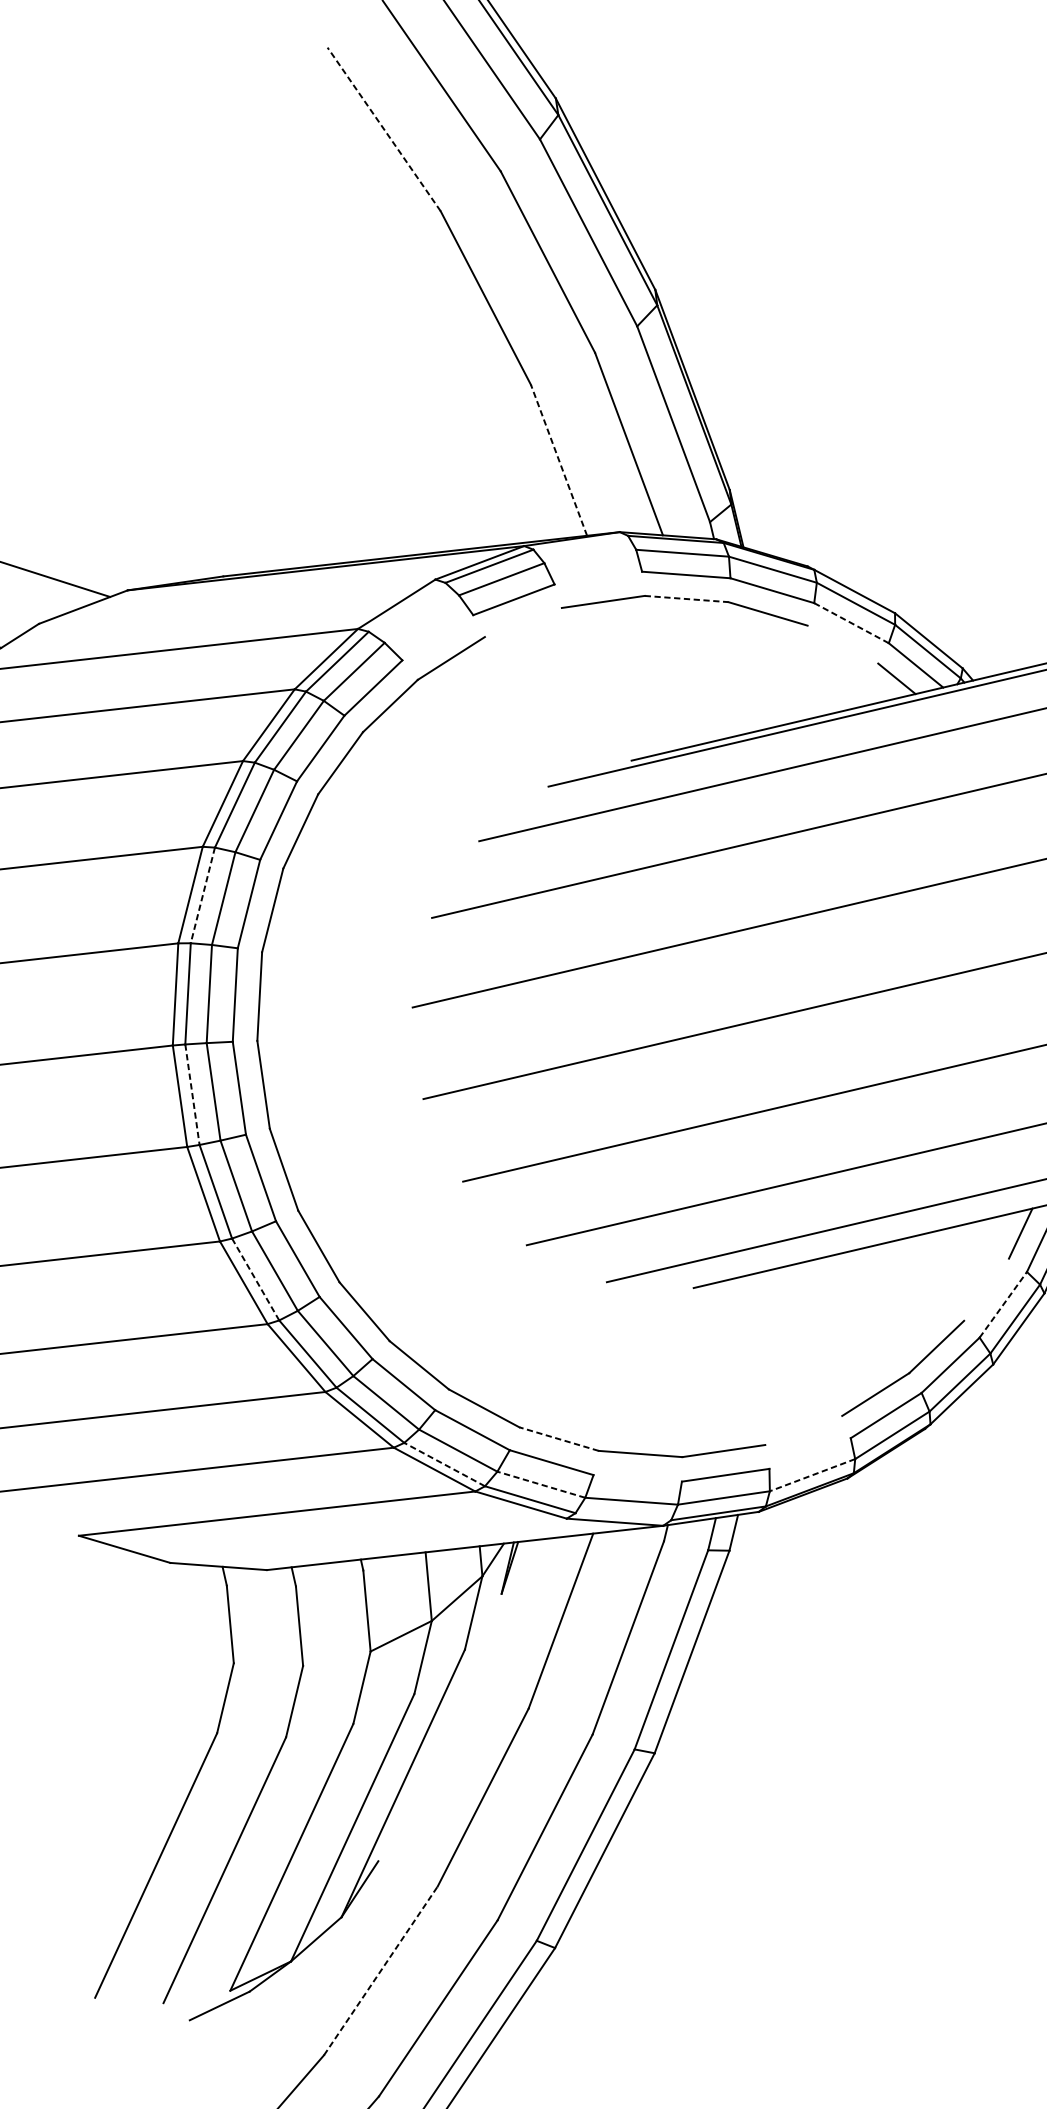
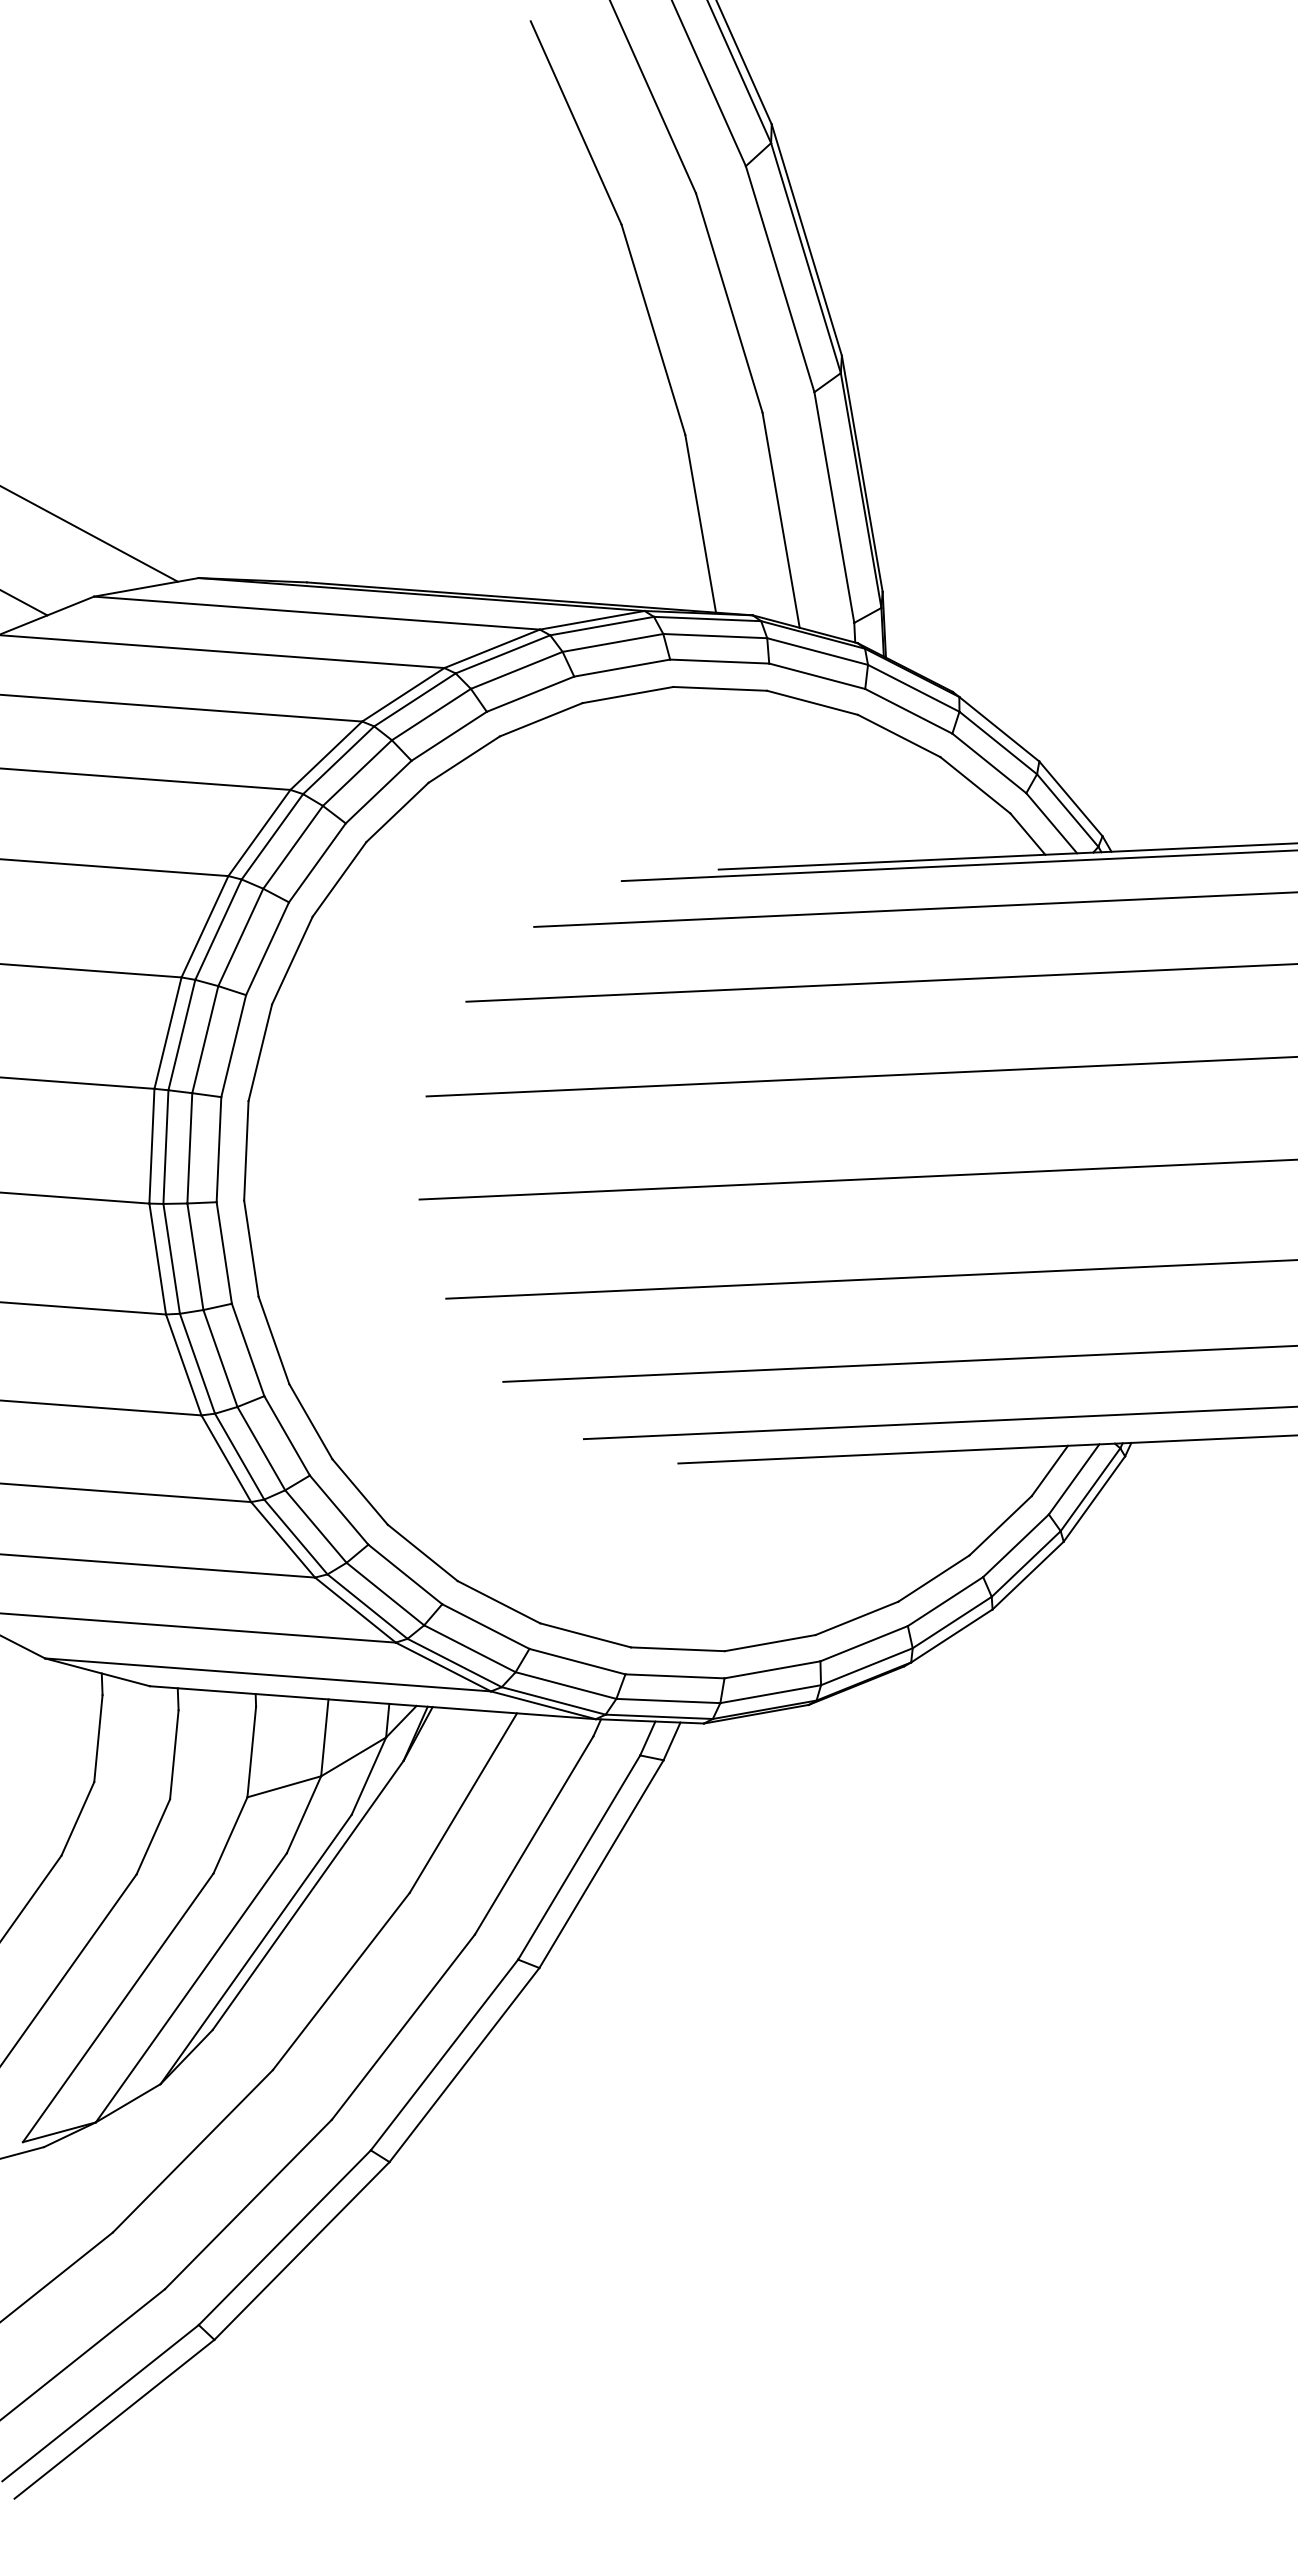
line: (383, 129) -> (575, 122), dashed -> solid
line: (558, 460) -> (700, 523), dashed -> solid
line: (580, 542) -> (707, 618), added
line: (590, 556) -> (715, 636), added
line: (598, 578) -> (719, 661), added
line: (687, 598) -> (813, 702), dashed -> solid
line: (236, 601) -> (316, 612), added
line: (406, 607) -> (502, 654), added
line: (421, 618) -> (516, 669), added
line: (522, 622) -> (627, 694), added
line: (851, 623) -> (989, 763), dashed -> solid
line: (437, 637) -> (530, 693), added
line: (843, 644) -> (975, 785), added
line: (203, 896) -> (218, 930), dashed -> solid
line: (192, 1095) -> (165, 1147), dashed -> solid
line: (255, 1279) -> (197, 1363), dashed -> solid
line: (986, 1289) -> (1000, 1525), added
line: (1003, 1304) -> (1016, 1545), dashed -> solid
line: (803, 1430) -> (769, 1643), added
line: (558, 1438) -> (498, 1601), dashed -> solid
line: (810, 1453) -> (772, 1669), added
line: (444, 1464) -> (367, 1606), dashed -> solid
line: (812, 1475) -> (770, 1694), dashed -> solid
line: (637, 1478) -> (577, 1661), added
line: (540, 1484) -> (469, 1648), dashed -> solid
line: (623, 1516) -> (553, 1700), added
line: (368, 1540) -> (267, 1674), added
line: (439, 1726) -> (307, 1894), added
line: (380, 1971) -> (192, 2151), dashed -> solid

